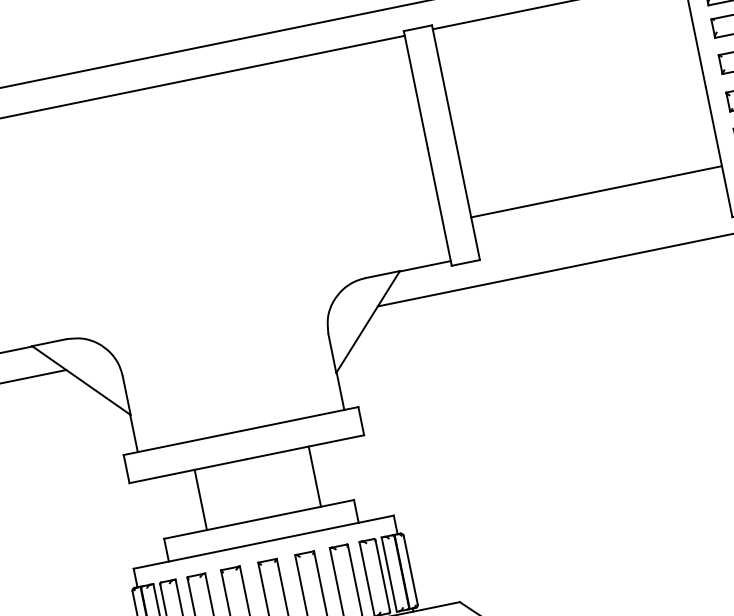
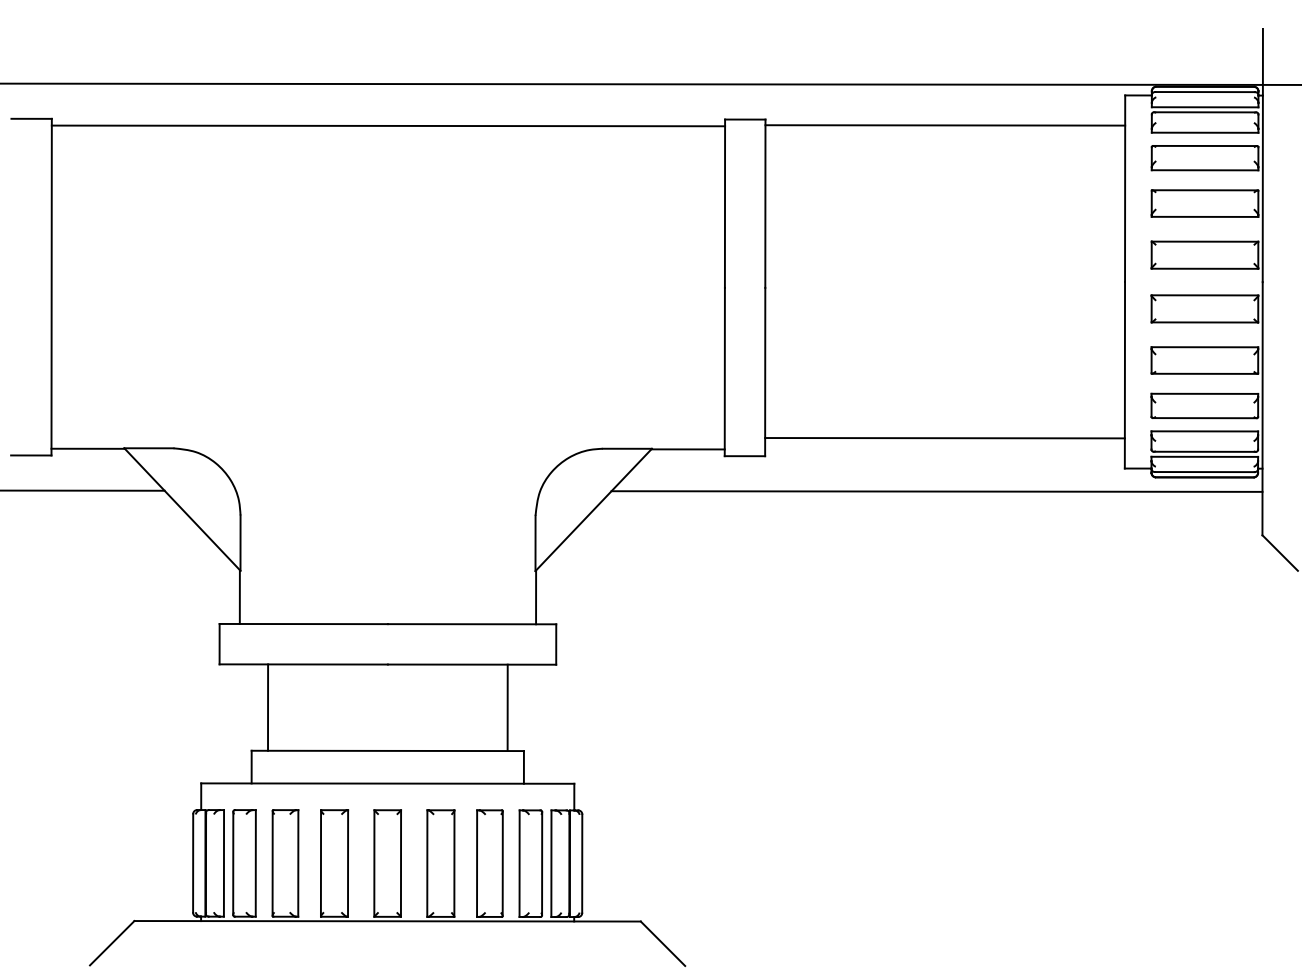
line: (596, 192) -> (944, 438), moved
line: (314, 476) -> (507, 707), moved
line: (201, 499) -> (268, 707), moved

